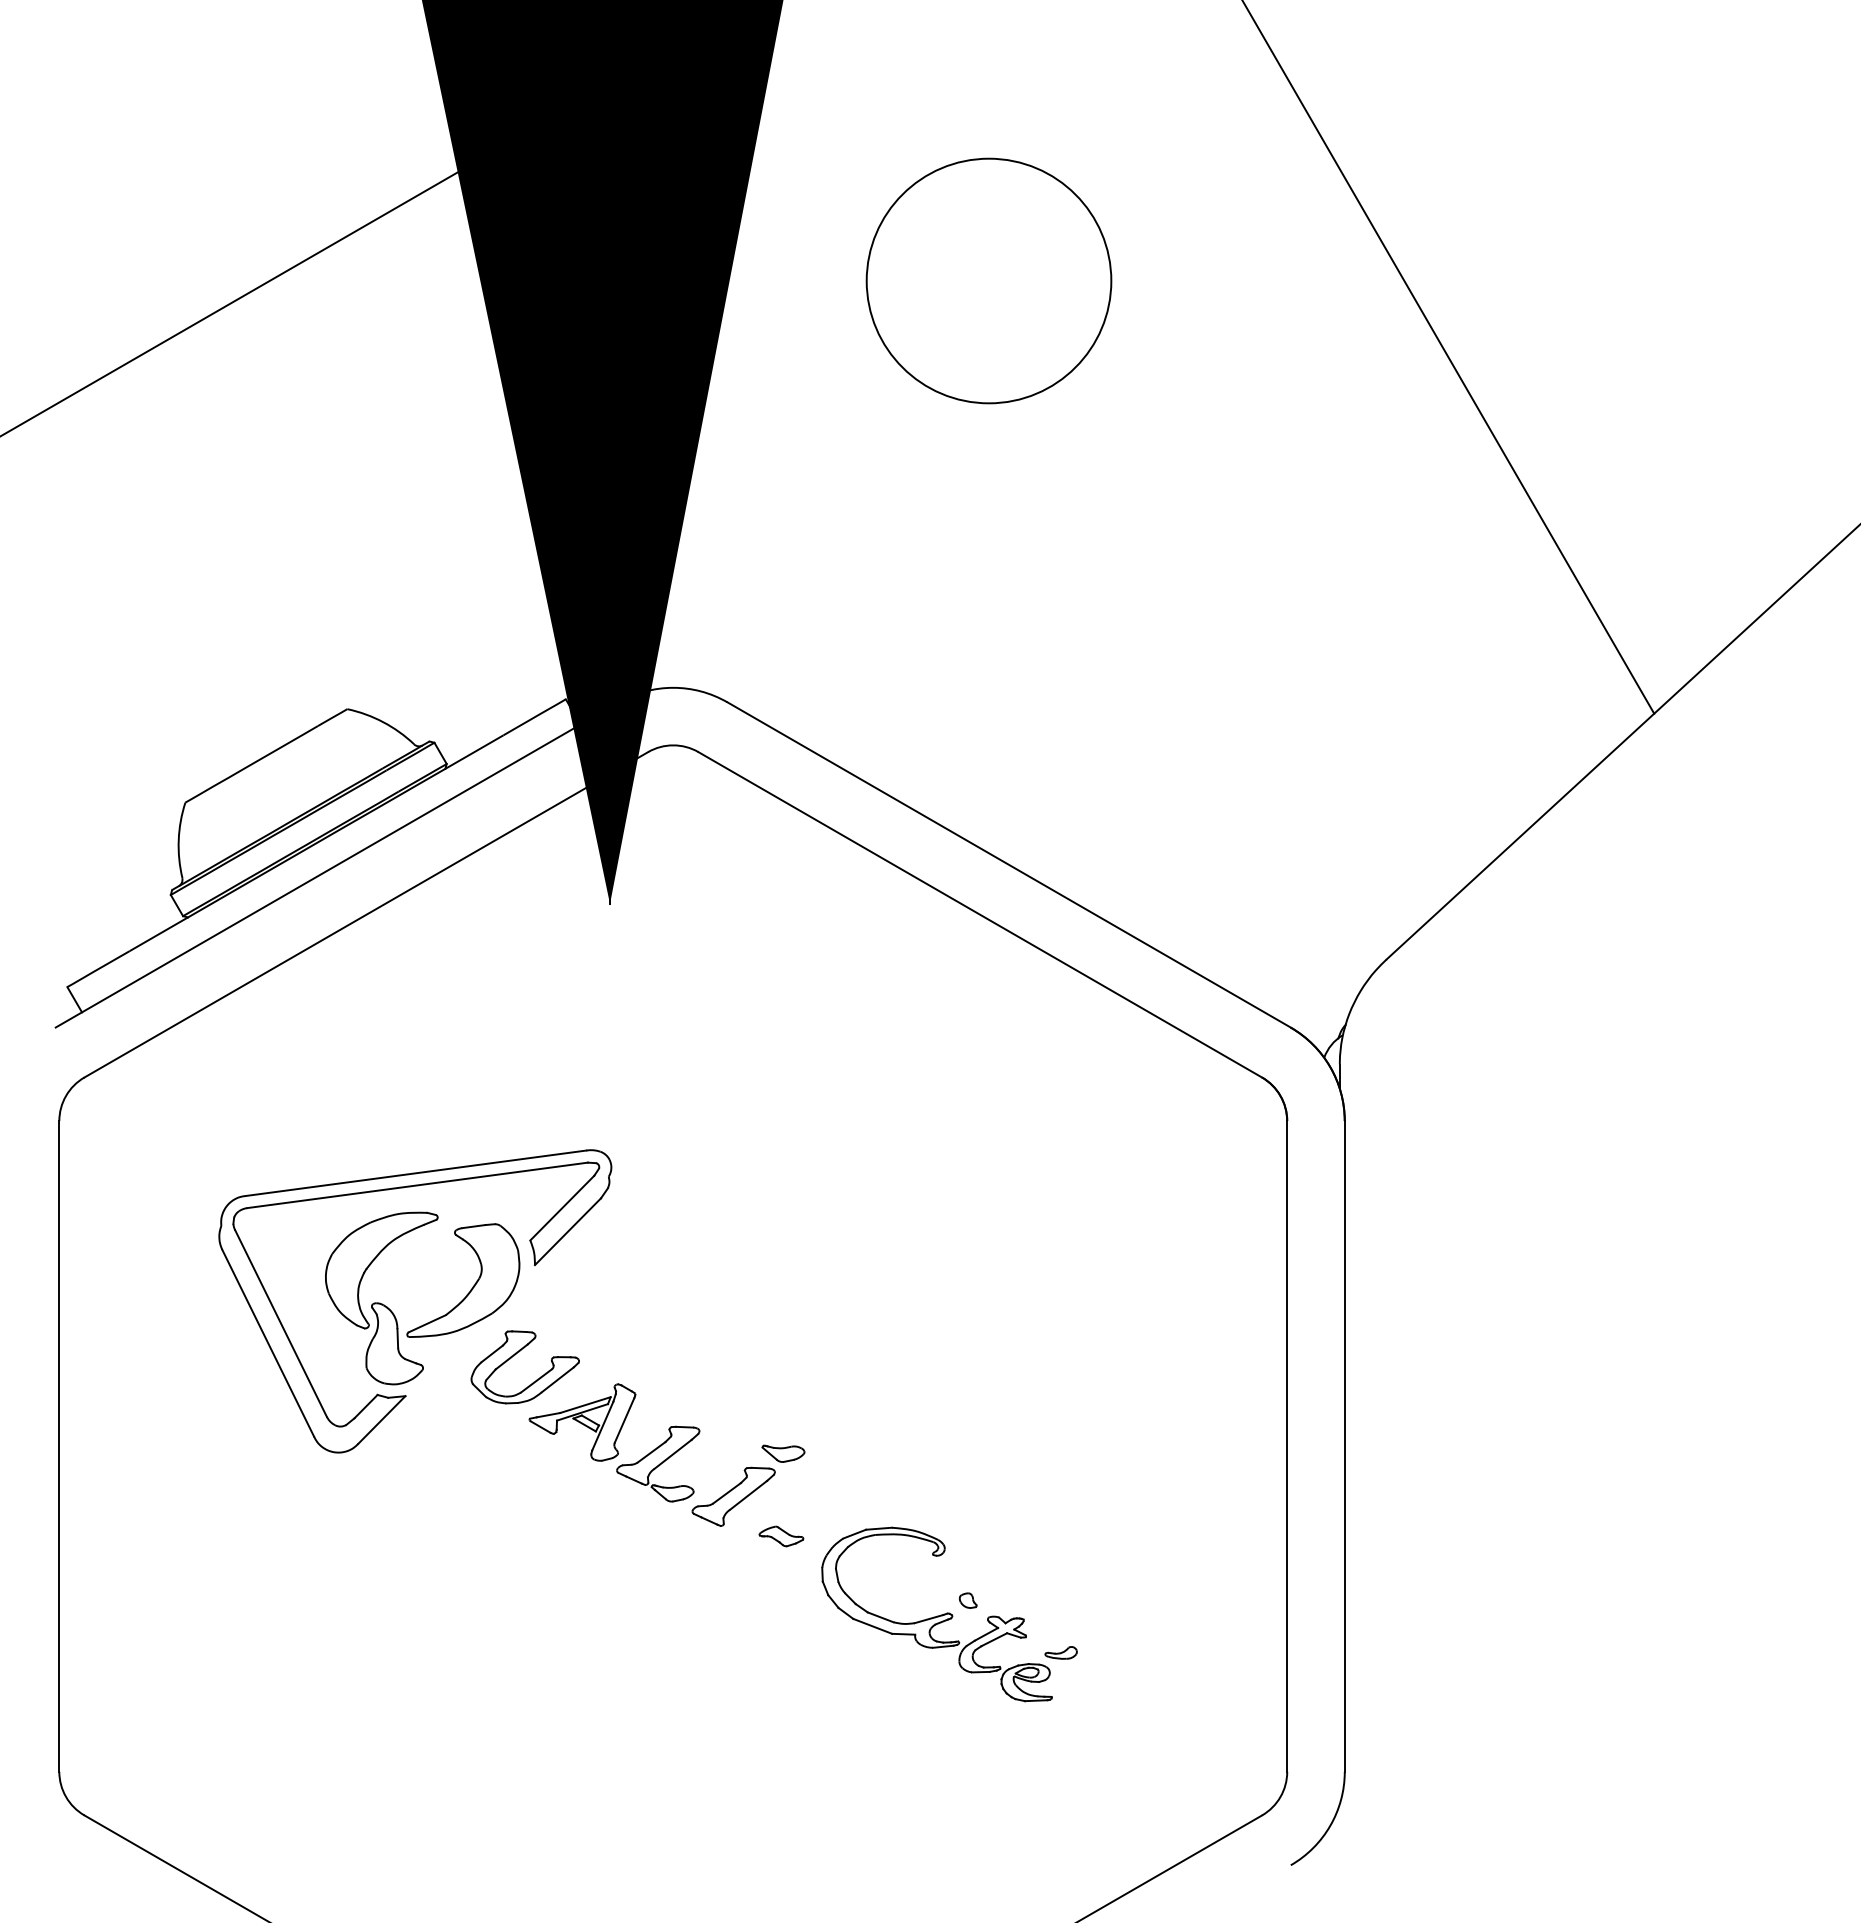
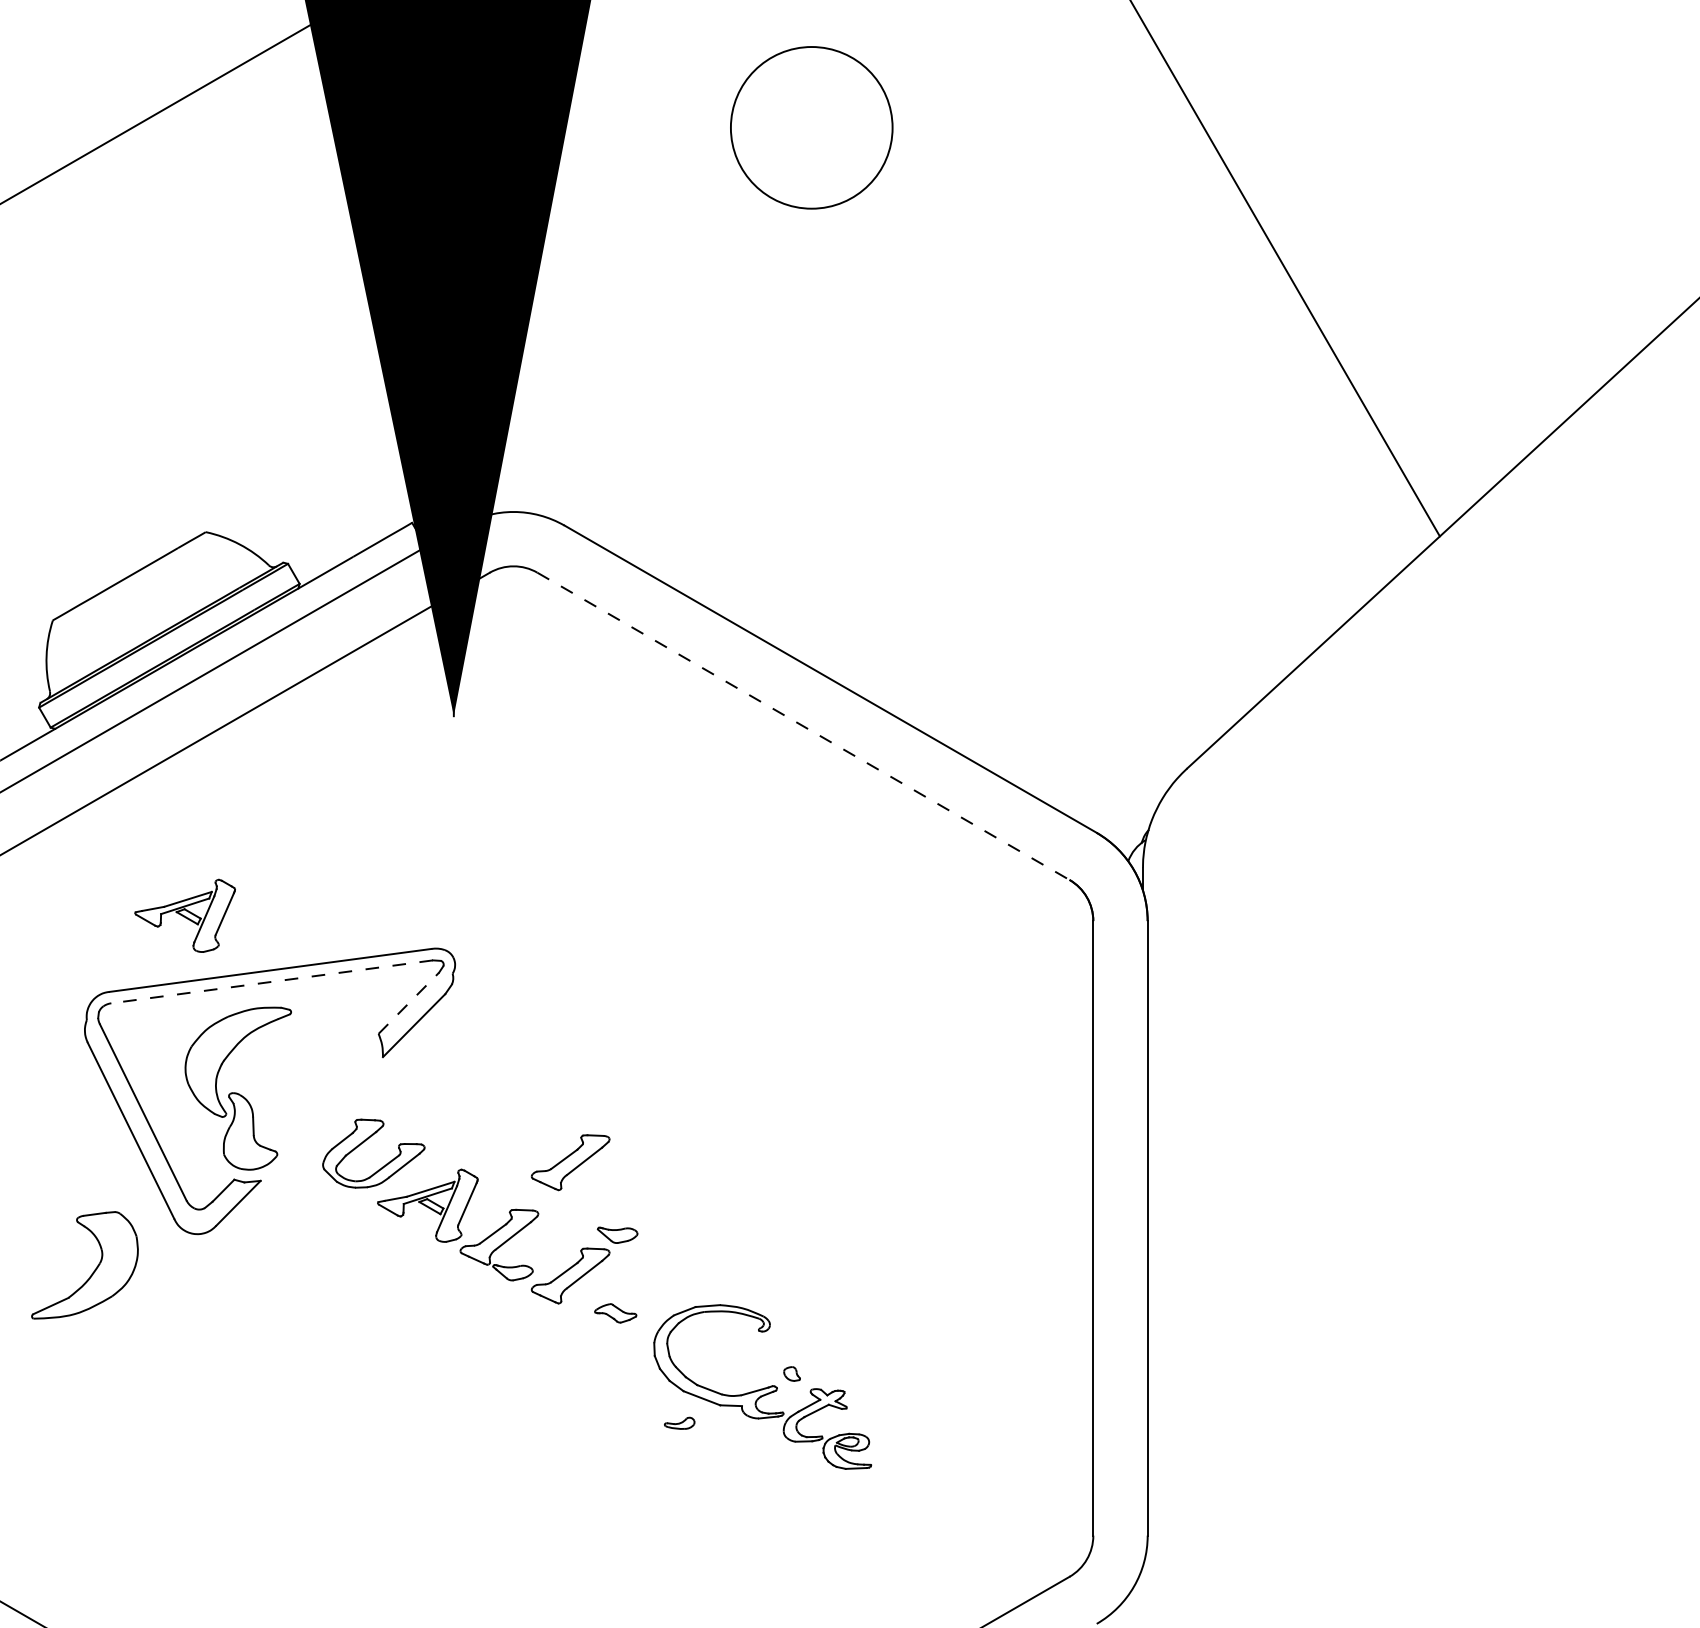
circle: (988, 280) -> (811, 127), size x0.7
line: (980, 915) -> (803, 726), solid -> dashed
part: (325, 1115) -> (185, 915), added
line: (417, 1185) -> (272, 981), solid -> dashed
line: (562, 1208) -> (408, 1003), solid -> dashed
part: (472, 1286) -> (93, 1270), moved
part: (733, 1376) -> (570, 1162), added
part: (1060, 1652) -> (679, 1422), moved

